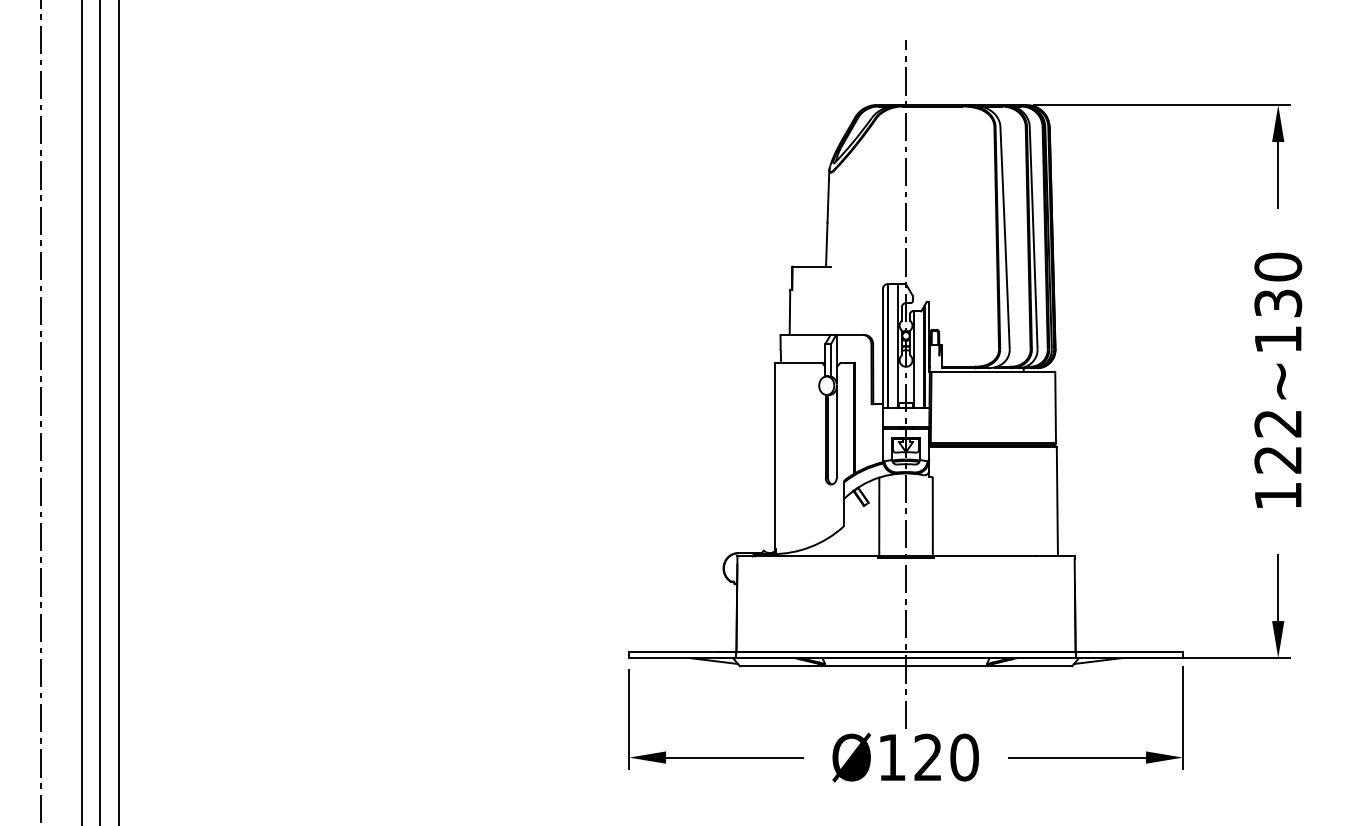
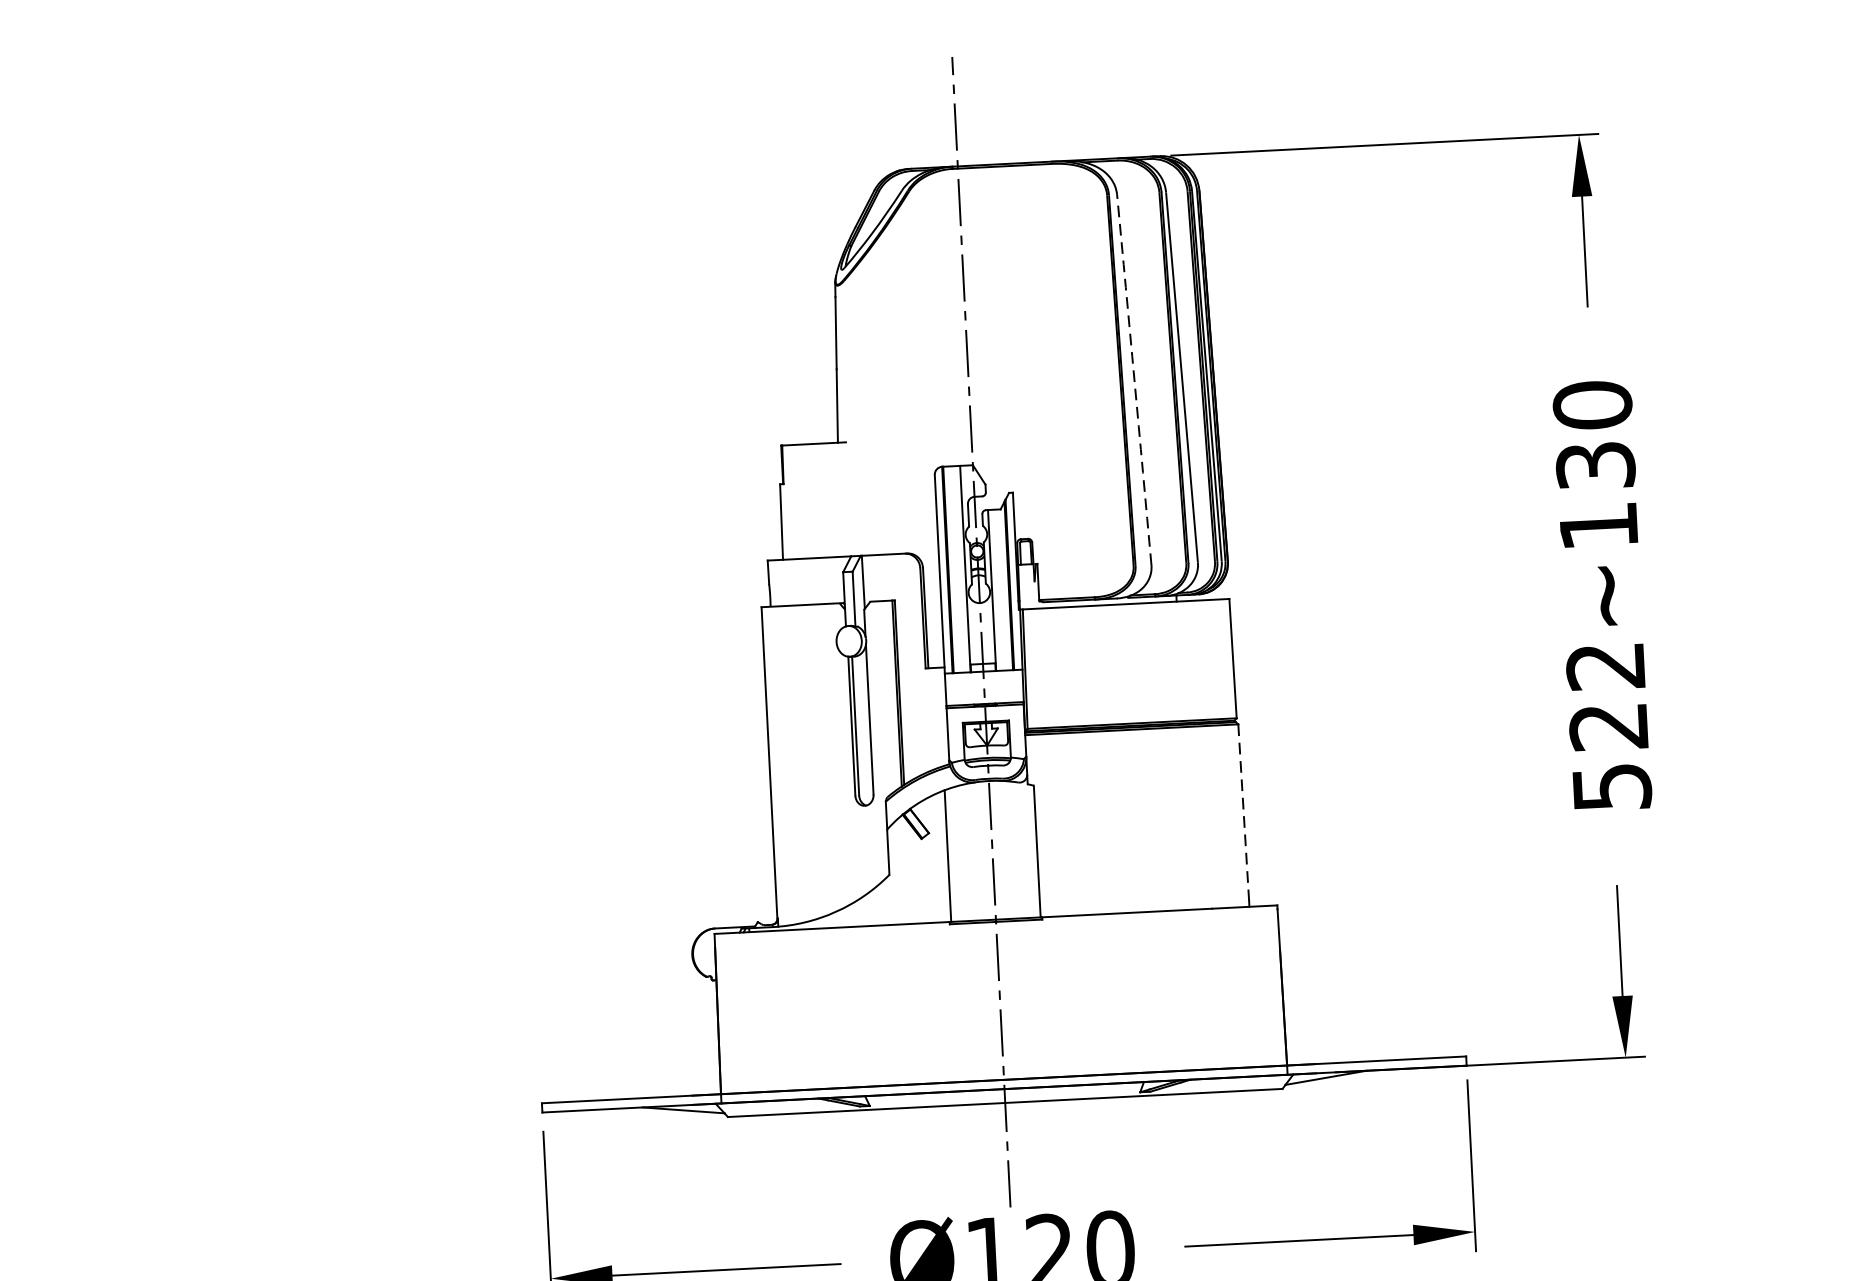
arc: (1005, 238) -> (1135, 380), solid -> dashed
text: (1278, 495) -> (1612, 786), 122~130 -> 522~130
line: (1057, 500) -> (1243, 813), solid -> dashed

